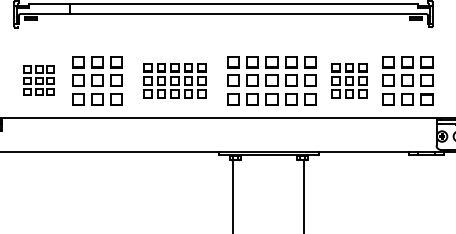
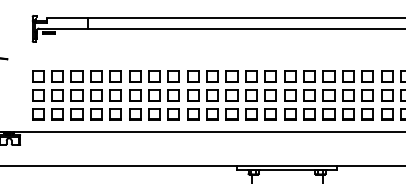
part: (38, 80) -> (56, 95), size x1.67
part: (174, 80) -> (192, 95), size x1.43
part: (349, 80) -> (367, 95), size x1.43

